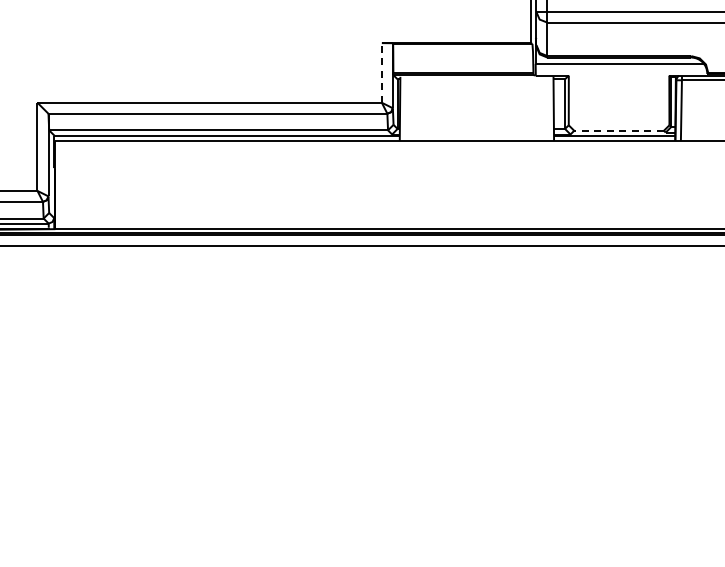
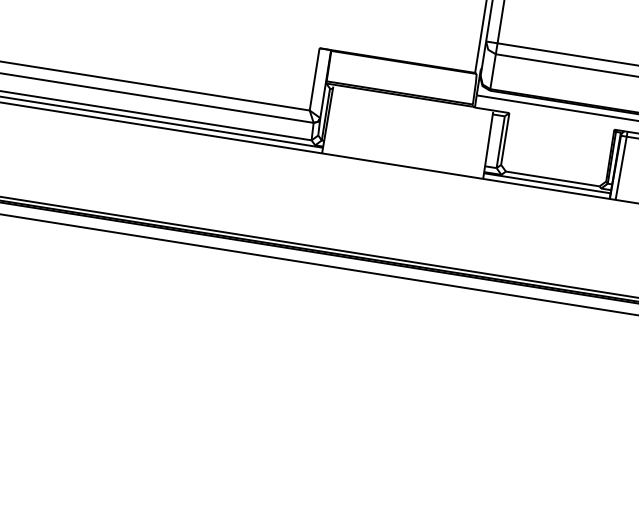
line: (381, 72) -> (314, 78), dashed -> solid
line: (619, 130) -> (553, 178), dashed -> solid

